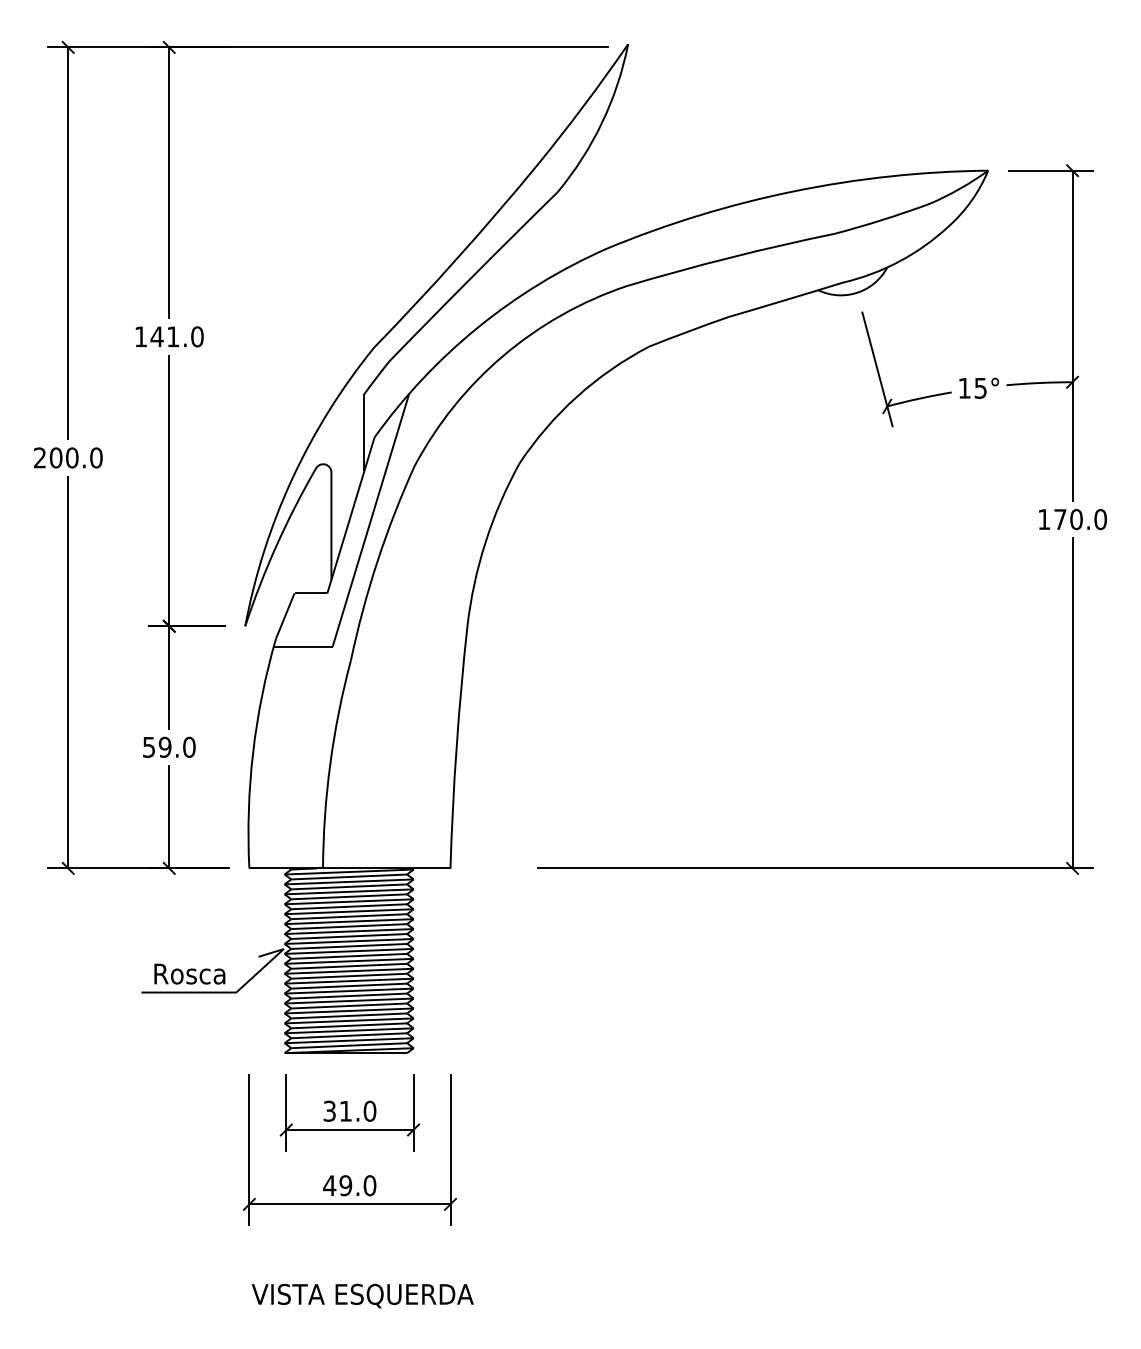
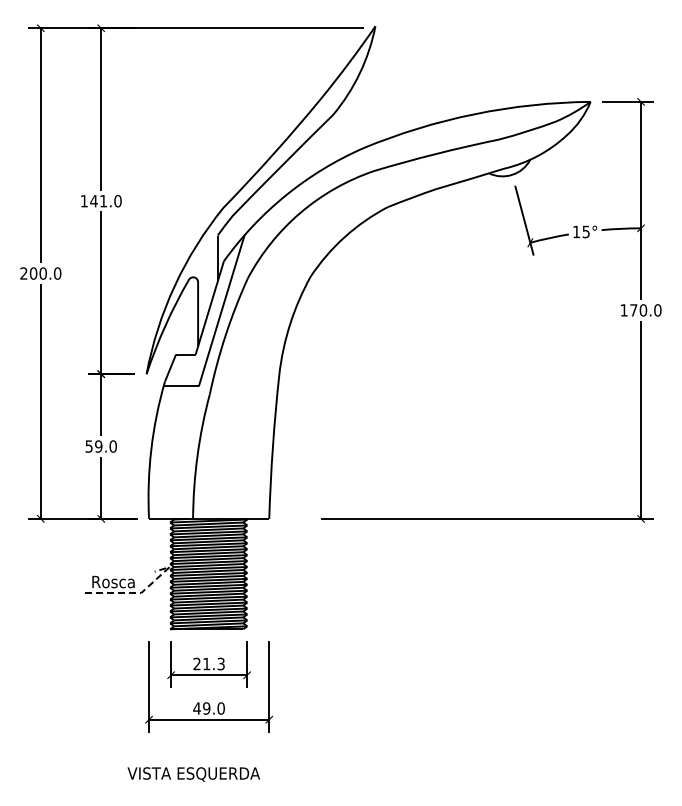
line: (236, 993) -> (141, 593), solid -> dashed
text: (348, 1110) -> (208, 663), 31.0 -> 21.3
text: (362, 1296) -> (193, 774), moved

